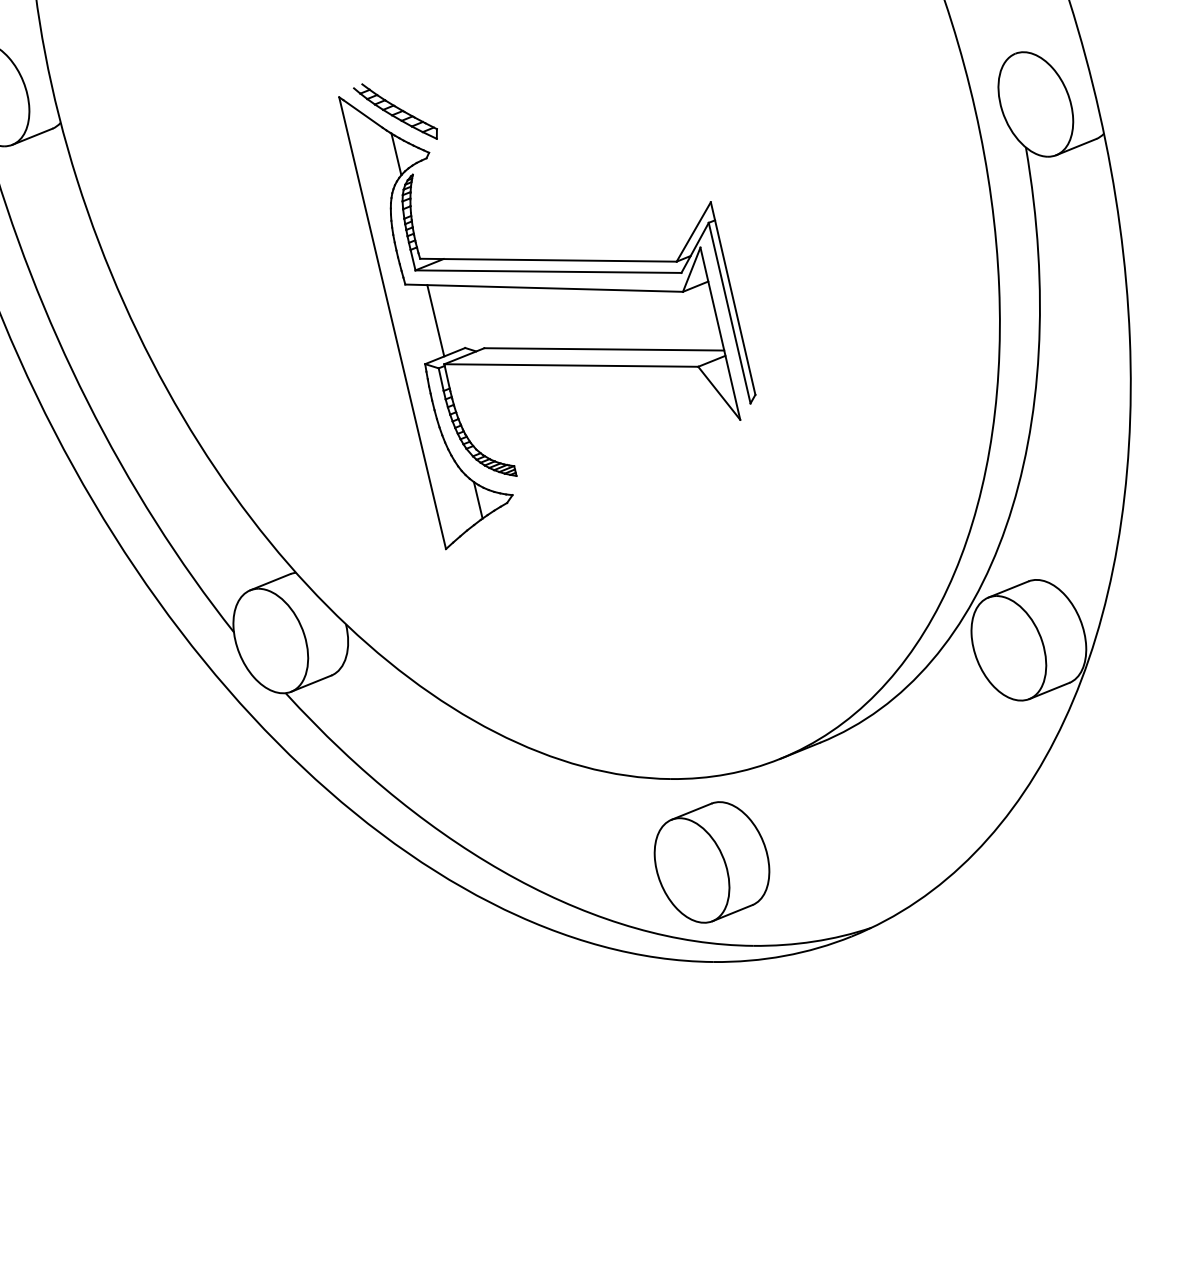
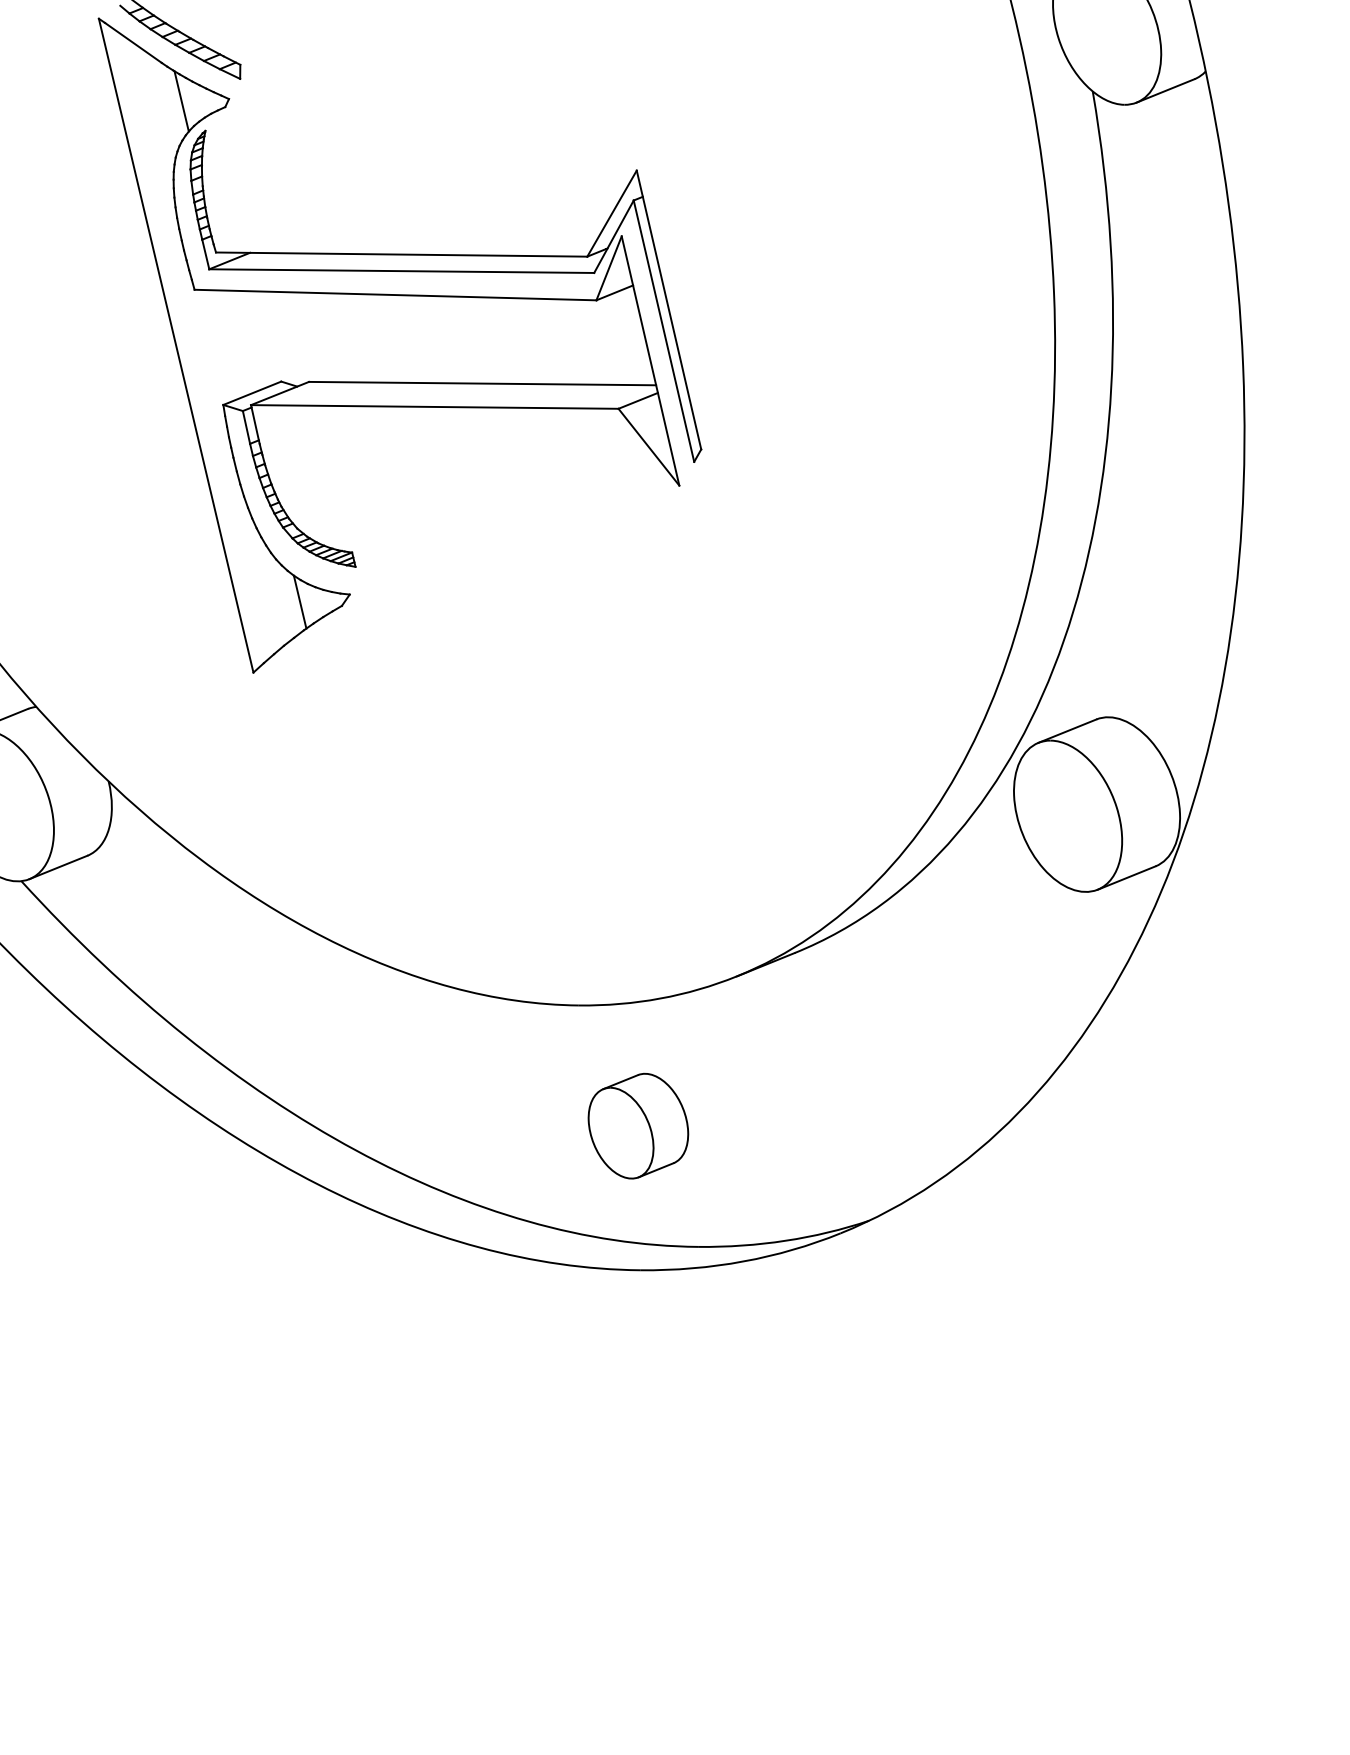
line: (435, 320) -> (238, 341), removed
part: (711, 862) -> (637, 1126), size x0.6

